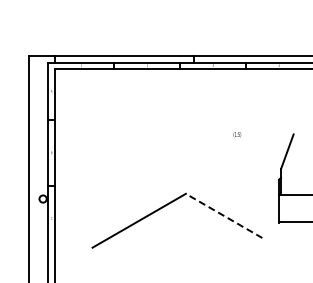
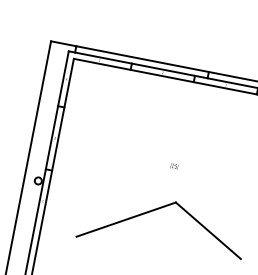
text: (237, 134) -> (174, 166), moved
line: (223, 215) -> (207, 230), dashed -> solid

